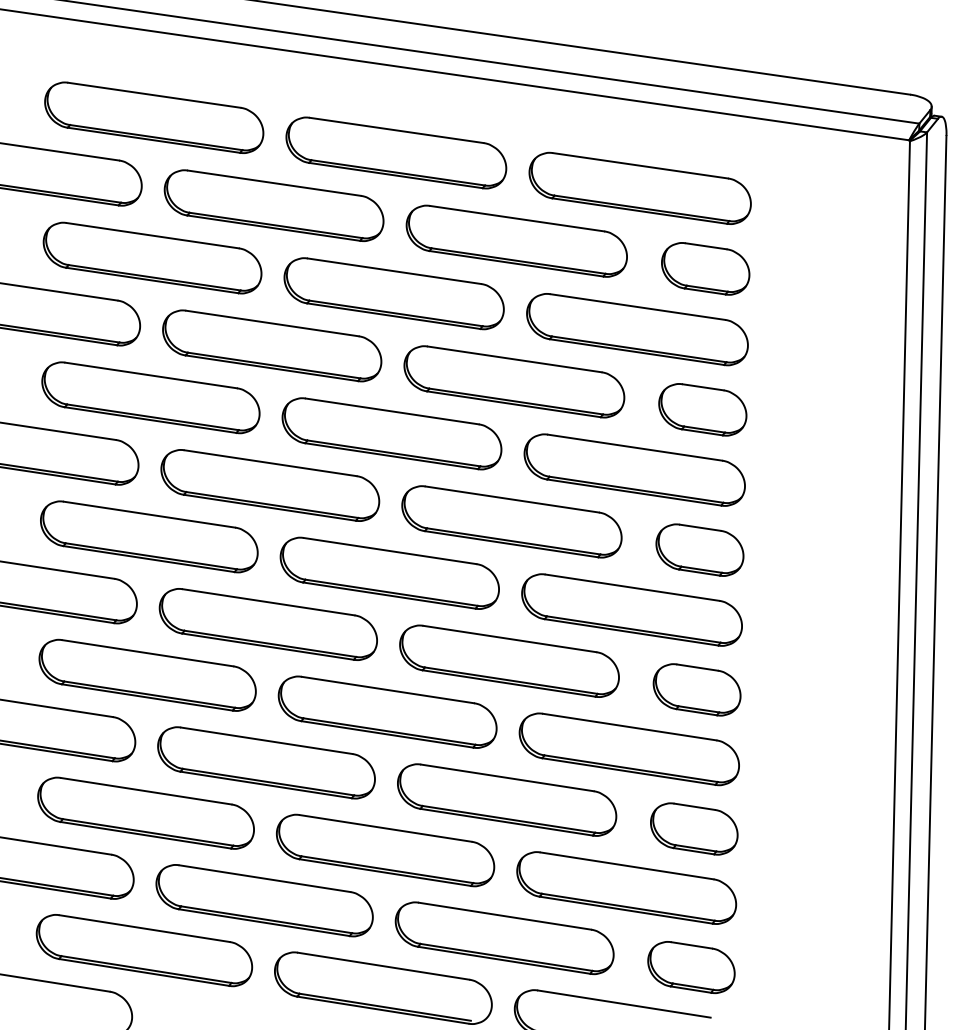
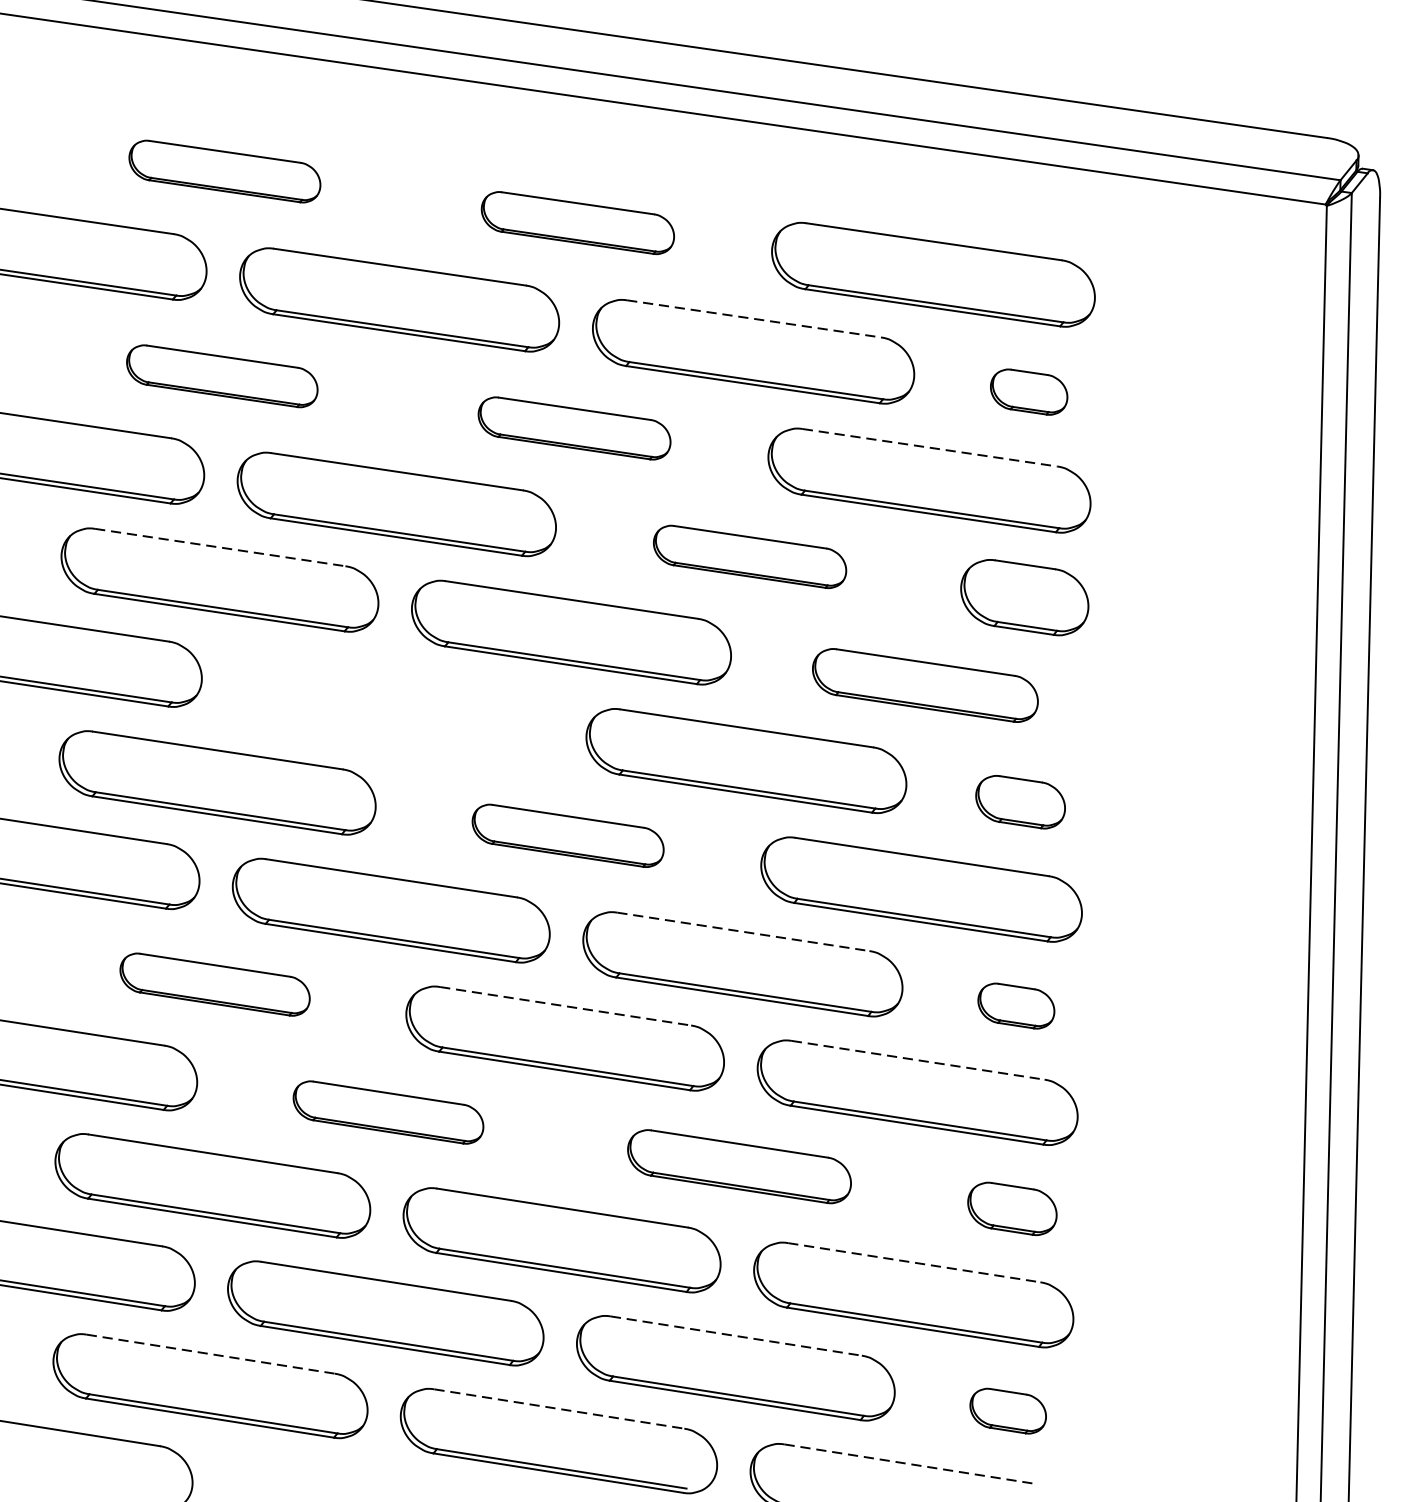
part: (154, 117) -> (225, 171), size x0.6
part: (396, 152) -> (578, 222), size x0.6
line: (517, 218) -> (754, 318), solid -> dashed
part: (152, 257) -> (222, 375), size x0.6
part: (705, 268) -> (1028, 391), size x0.6
part: (393, 293) -> (573, 427), size x0.6
line: (638, 307) -> (930, 448), solid -> dashed
line: (151, 375) -> (220, 547), solid -> dashed
part: (514, 381) -> (750, 556), size x0.6
part: (634, 469) -> (925, 684), size x0.7
part: (270, 485) -> (394, 707), removed
part: (699, 549) -> (1019, 801), size x0.7
part: (389, 572) -> (567, 834), size x0.6
line: (510, 639) -> (744, 932), solid -> dashed
part: (147, 674) -> (214, 983), size x0.6
part: (696, 689) -> (1015, 1005), size x0.6
line: (388, 690) -> (566, 1006), solid -> dashed
line: (629, 727) -> (917, 1060), solid -> dashed
part: (266, 762) -> (388, 1111), size x0.6
part: (507, 799) -> (739, 1165), size x0.7
part: (694, 828) -> (1012, 1208), size x0.7
line: (627, 865) -> (914, 1262), solid -> dashed
line: (505, 916) -> (737, 1336), solid -> dashed
line: (145, 928) -> (212, 1354), solid -> dashed
line: (383, 966) -> (559, 1409), solid -> dashed
part: (691, 967) -> (1008, 1410), size x0.6
line: (624, 1004) -> (910, 1464), solid -> dashed

